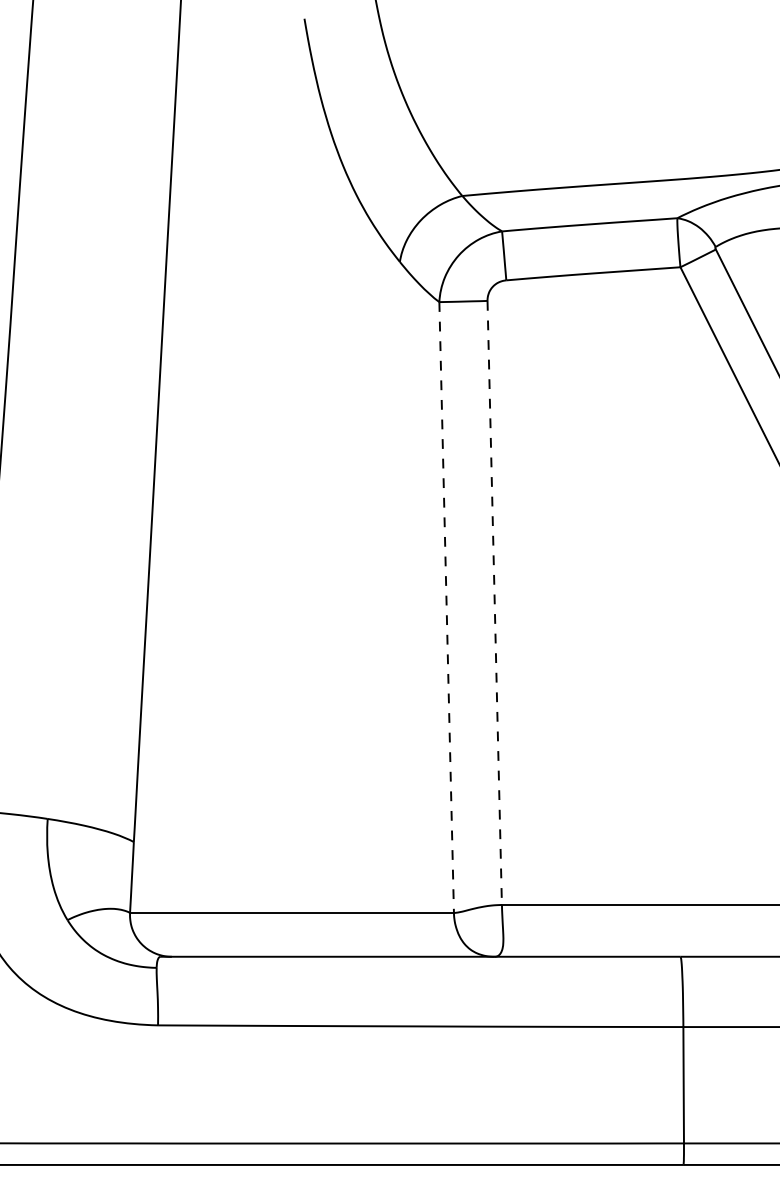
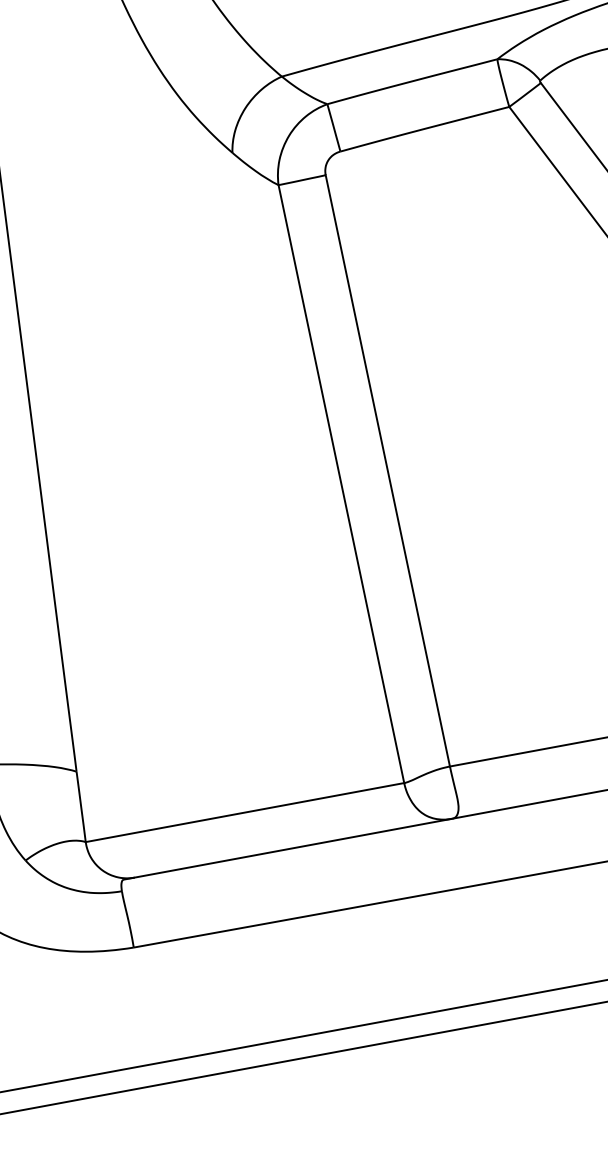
line: (494, 603) -> (387, 471), dashed -> solid
line: (446, 608) -> (341, 485), dashed -> solid

